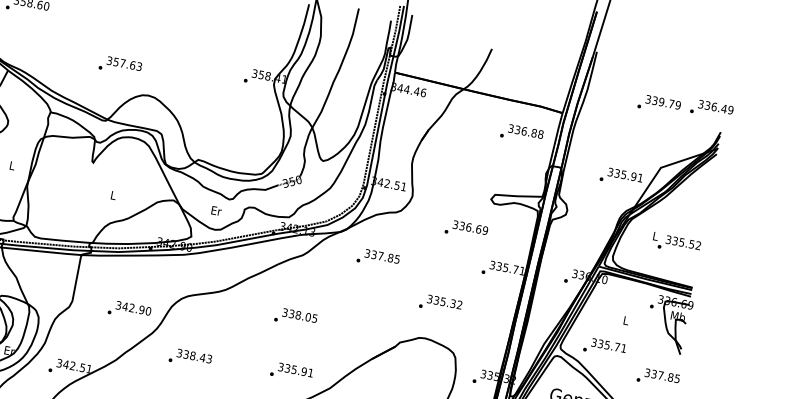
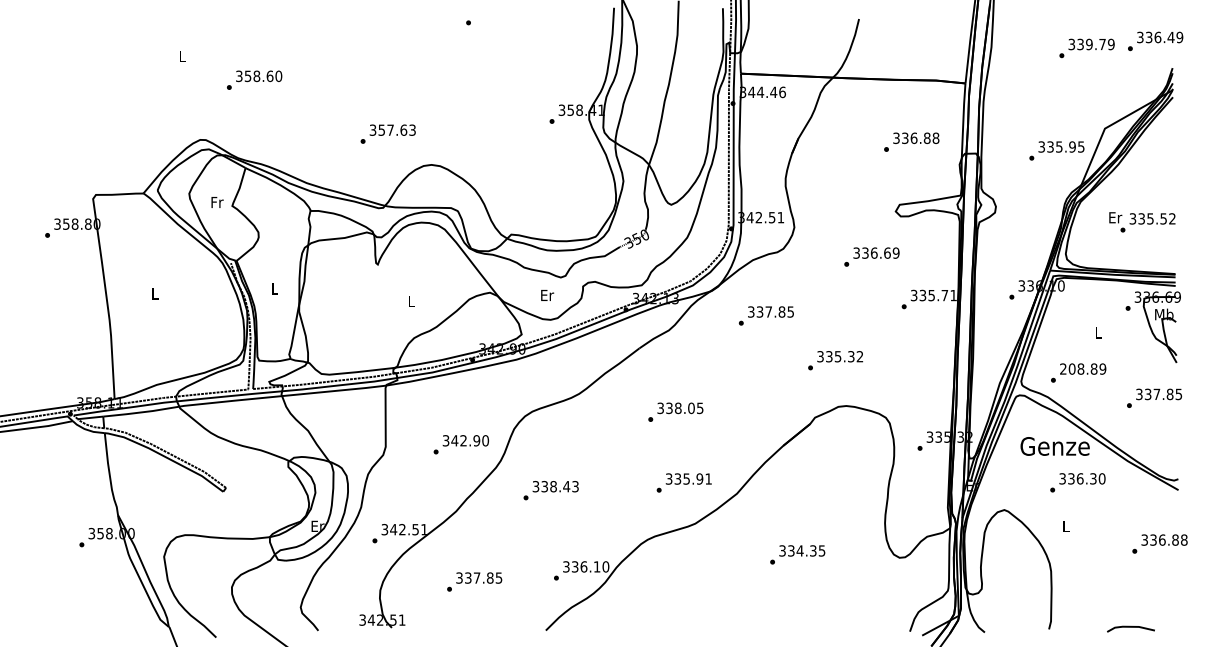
text: (521, 133) -> (911, 141), moved
text: (640, 177) -> (1081, 146), 335.91 -> 335.95
text: (655, 236) -> (1115, 217), L -> Er
text: (440, 304) -> (835, 360), moved
text: (609, 345) -> (1083, 368), 335.71 -> 208.89

